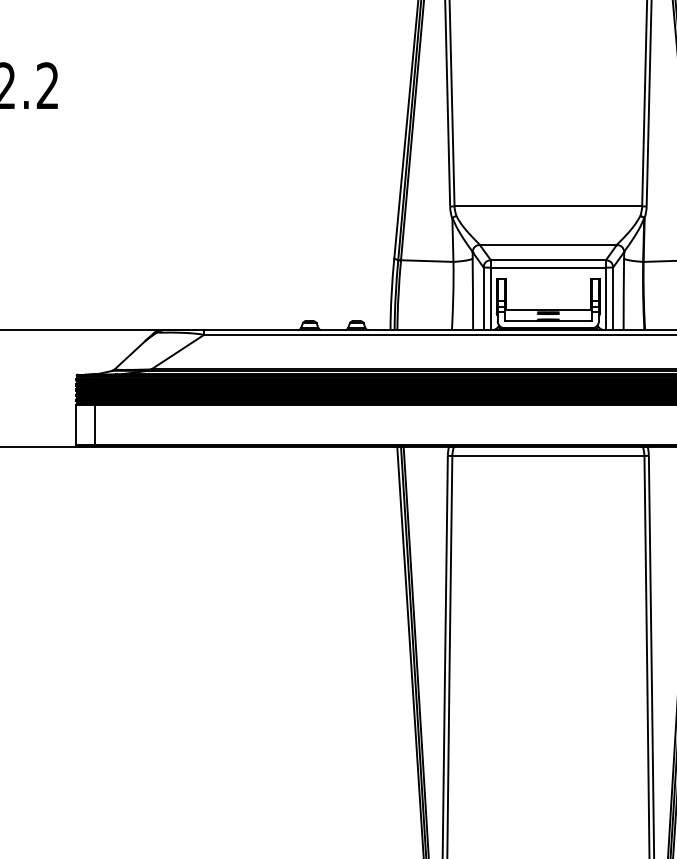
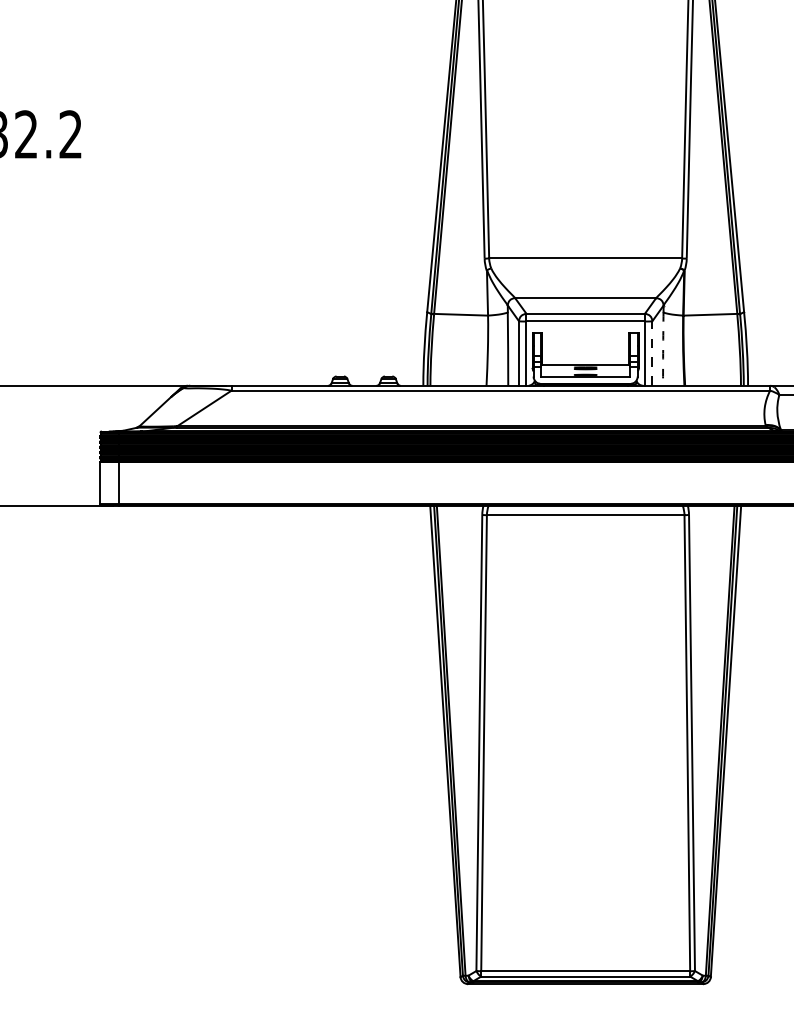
arc: (624, 294) -> (663, 349), solid -> dashed
line: (613, 298) -> (652, 353), solid -> dashed

